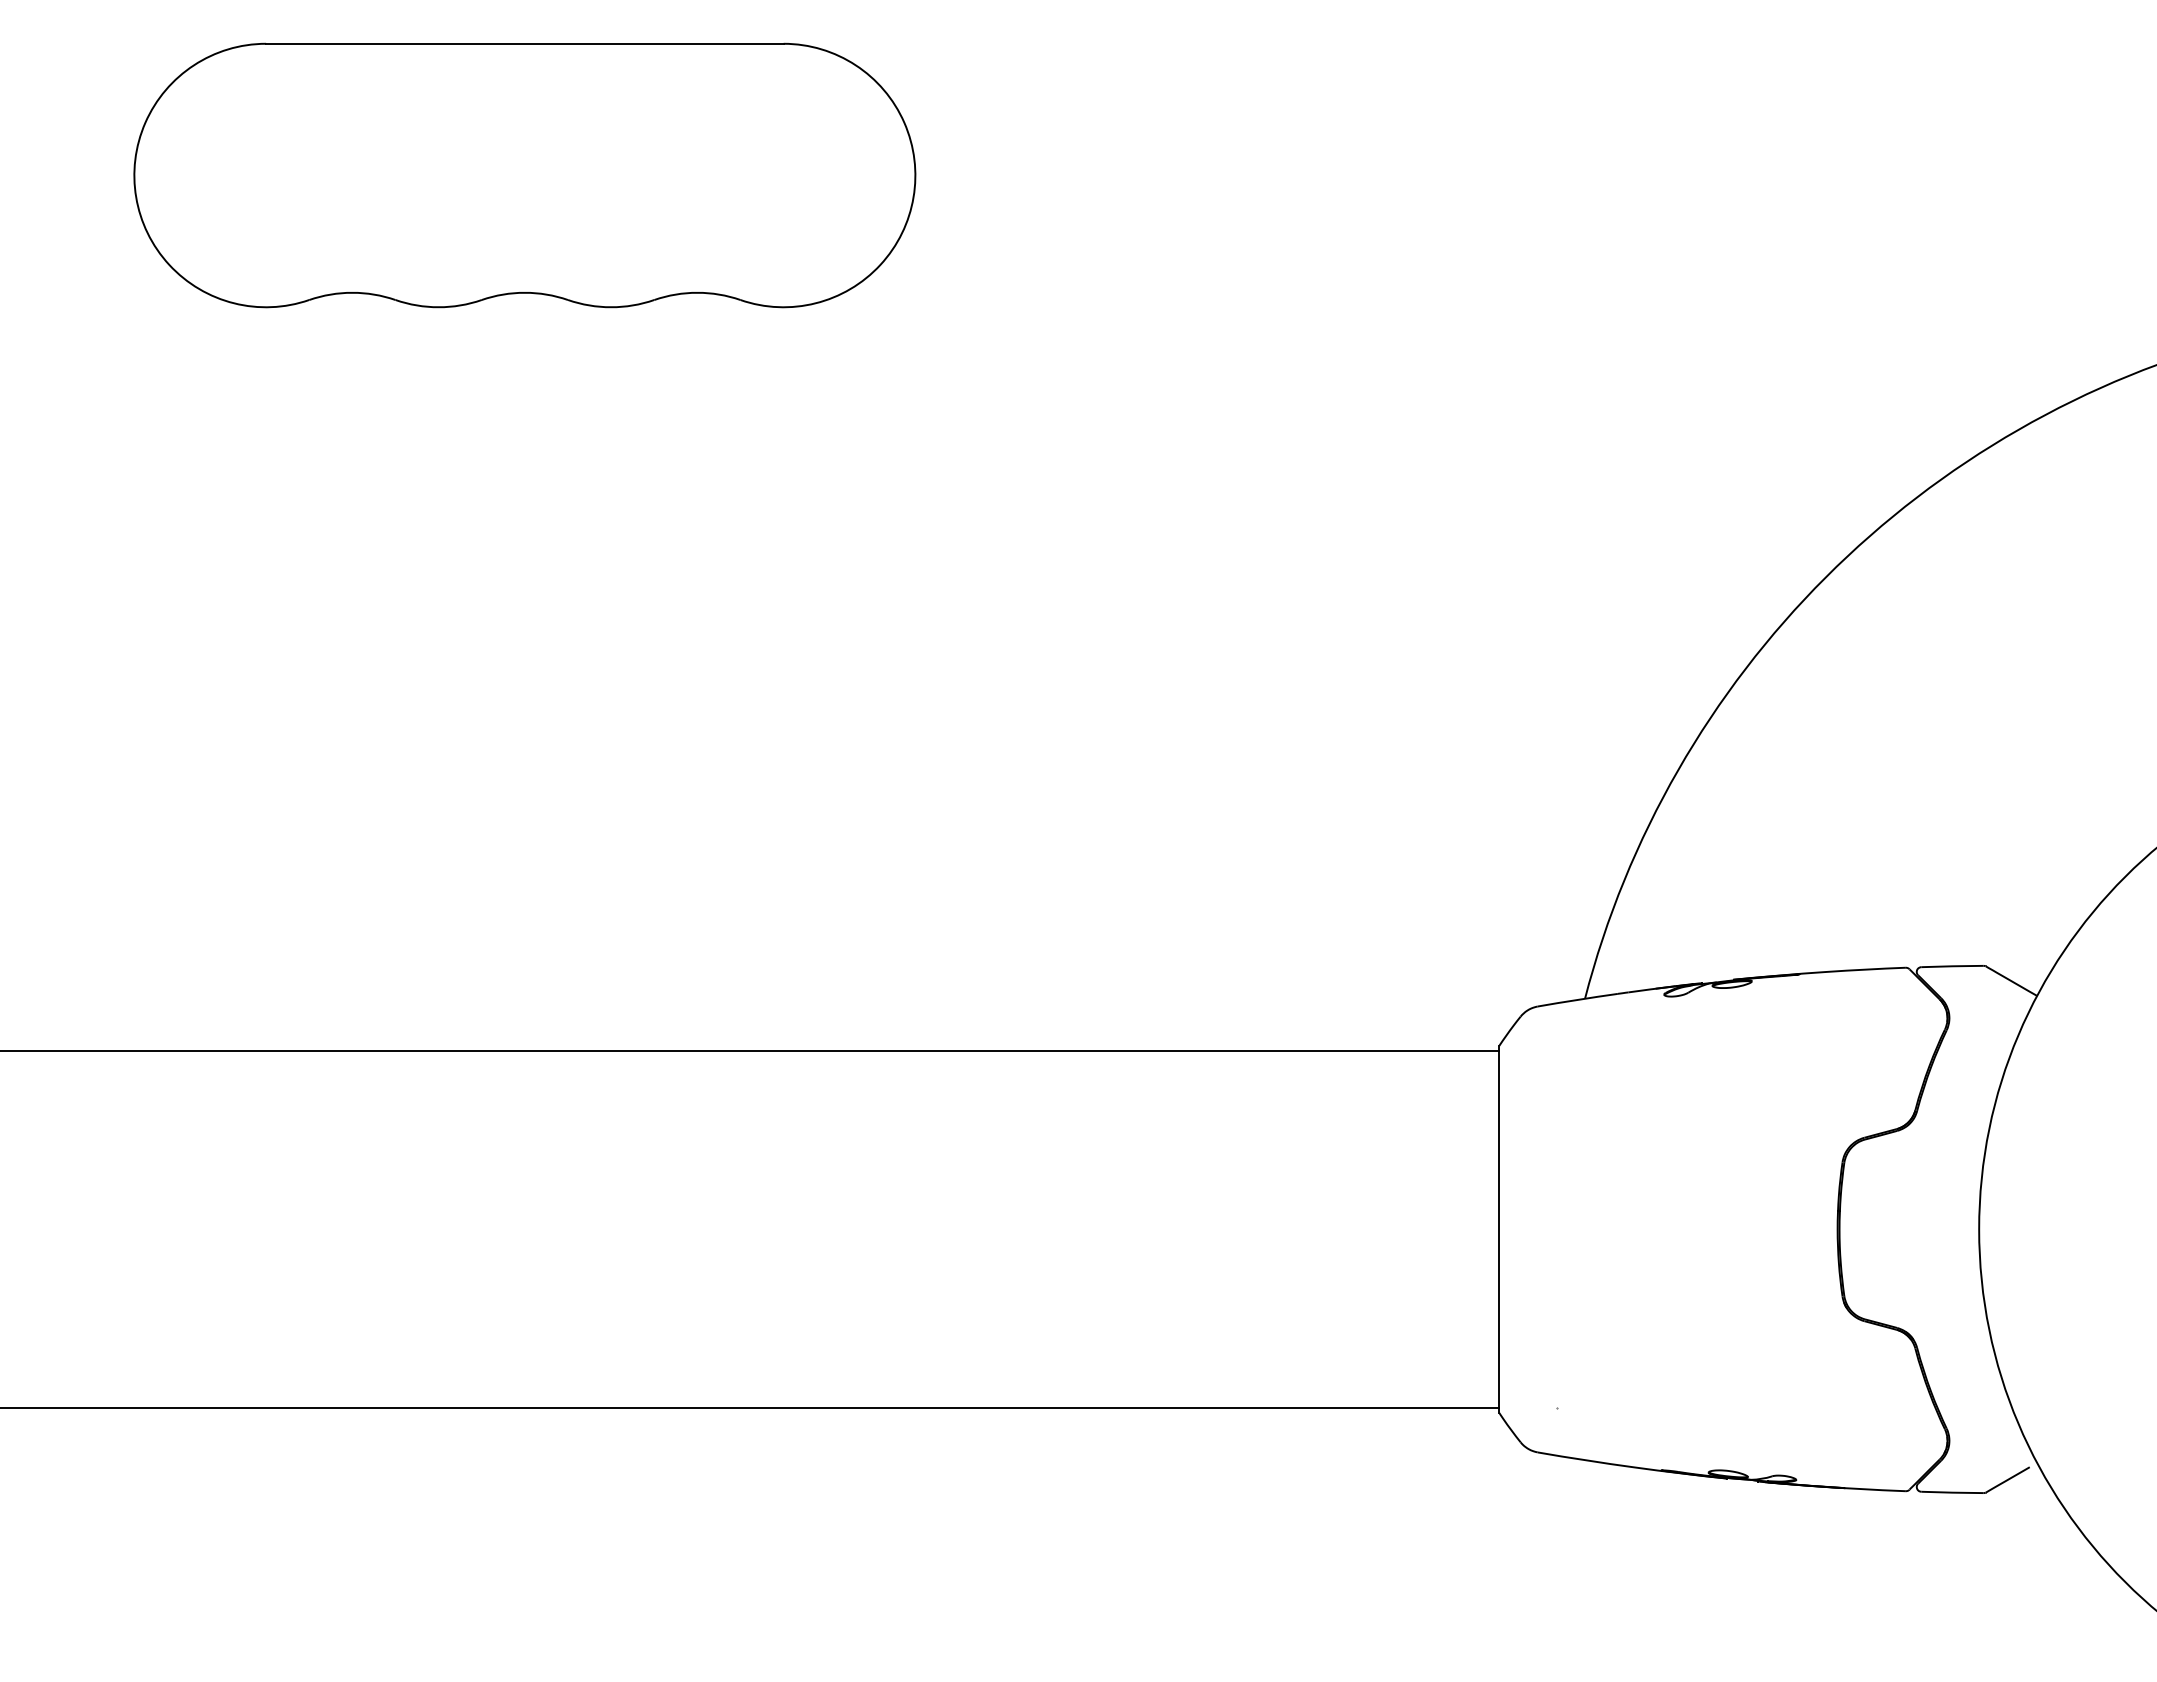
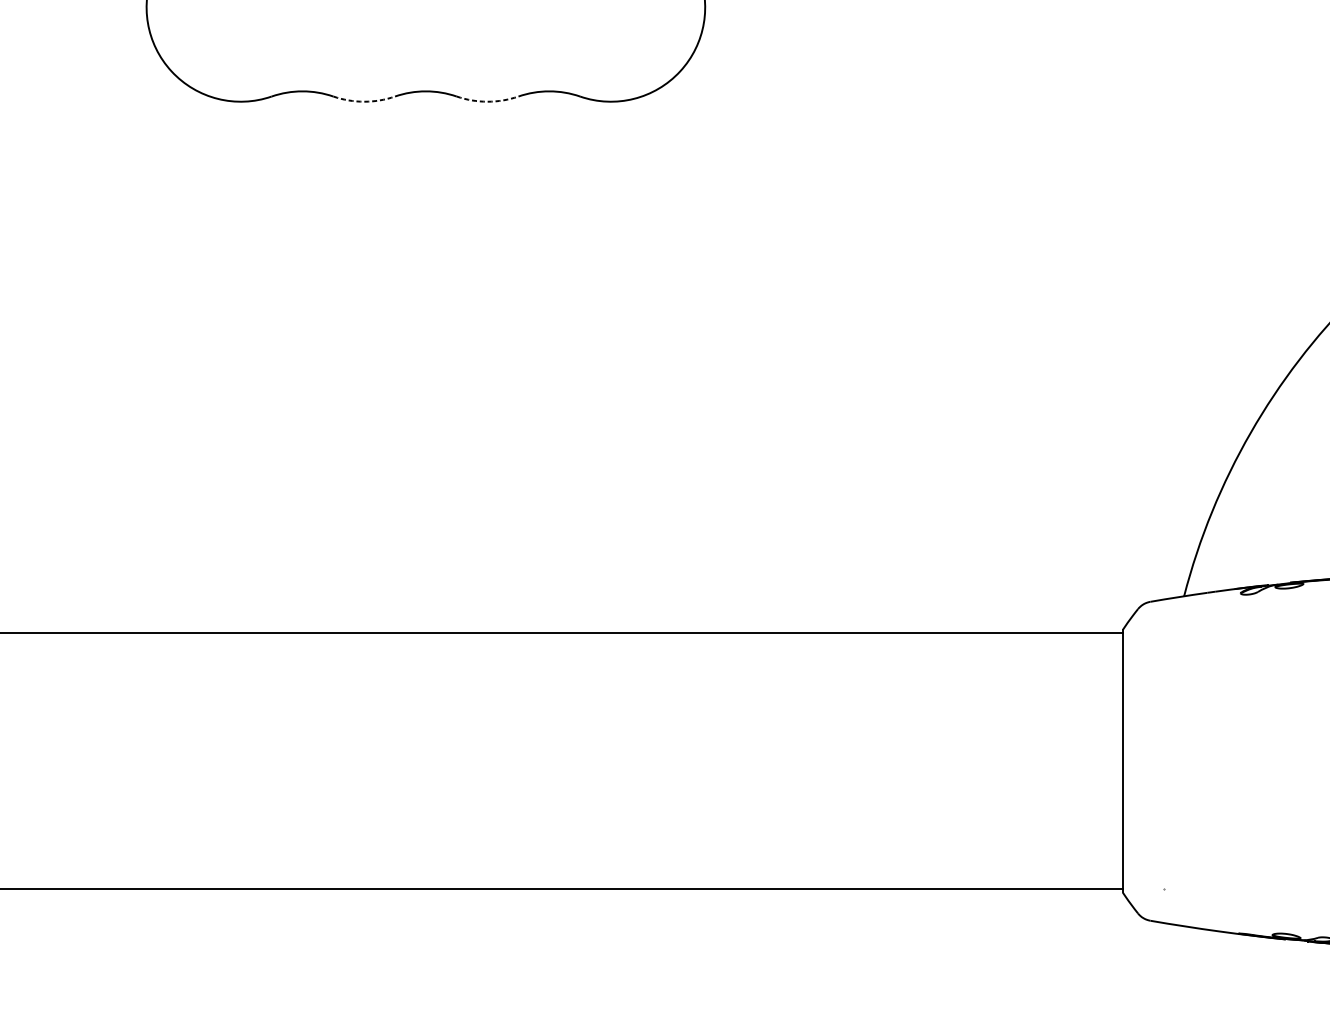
arc: (438, 307) -> (364, 101), solid -> dashed
arc: (611, 307) -> (487, 101), solid -> dashed

